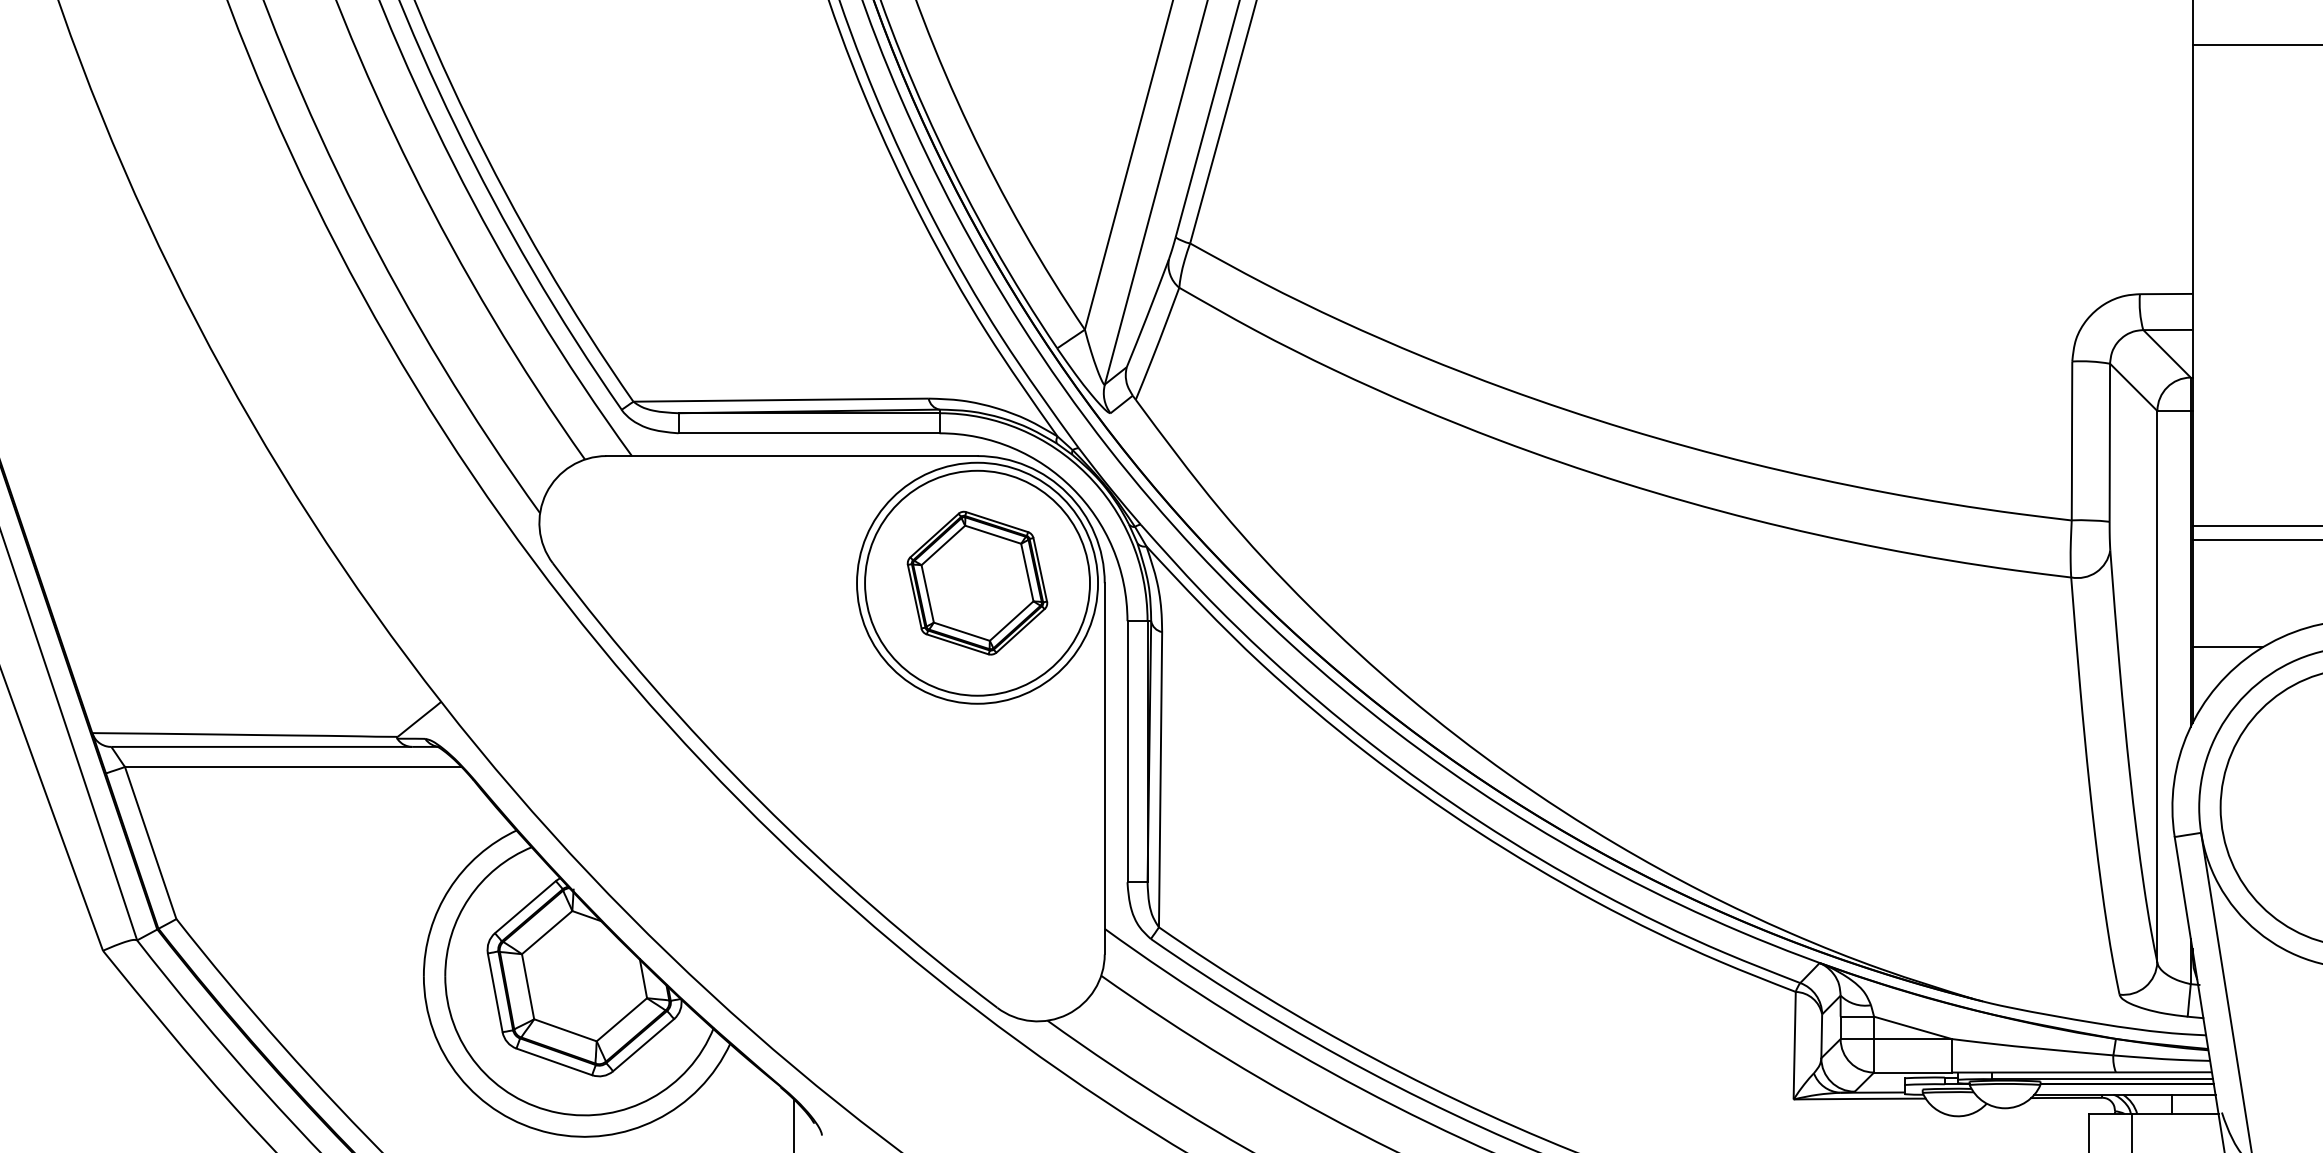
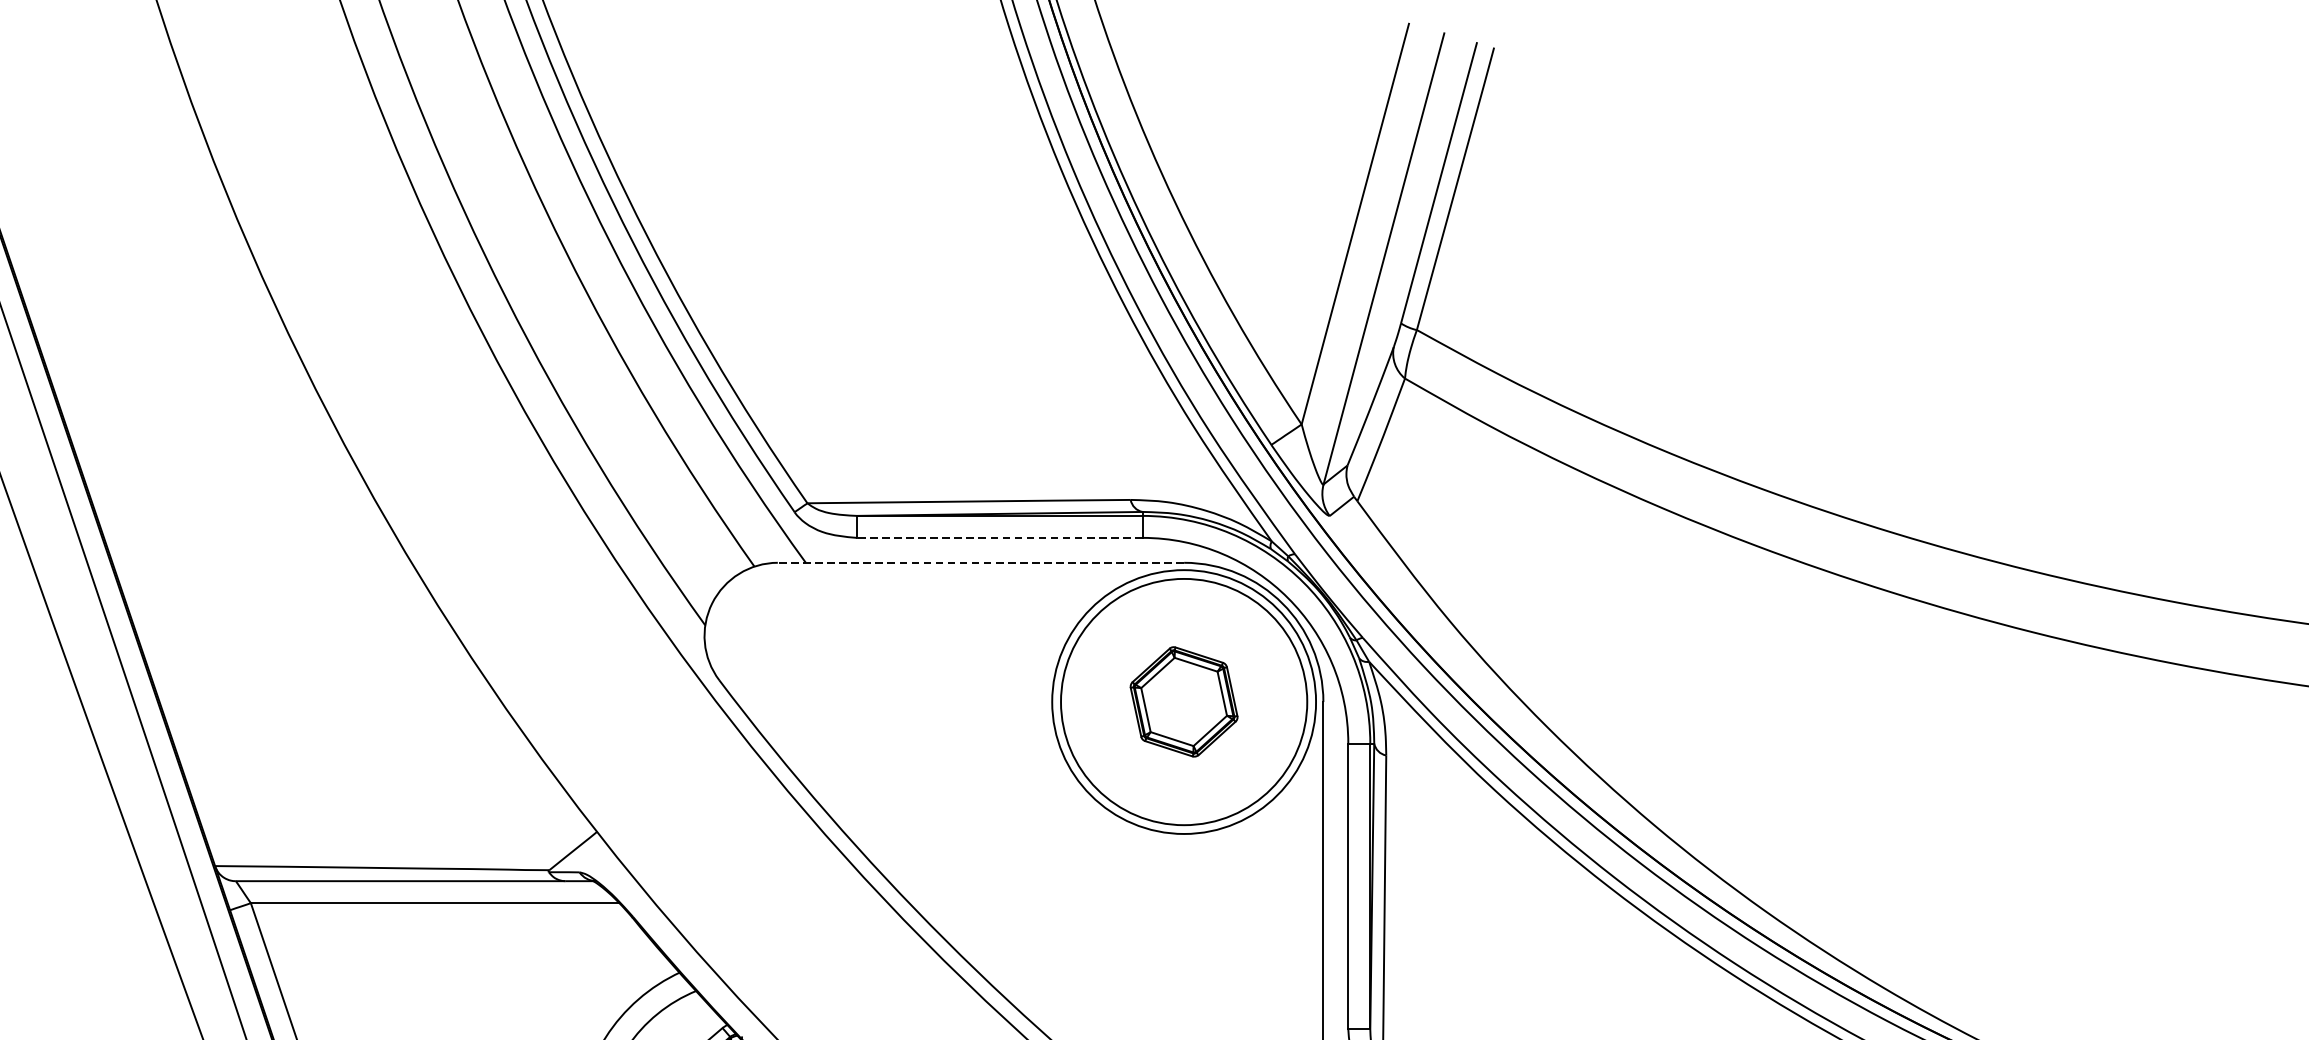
line: (809, 433) -> (1000, 538), solid -> dashed
line: (791, 456) -> (980, 563), solid -> dashed
part: (977, 582) -> (1184, 701), size x0.7

